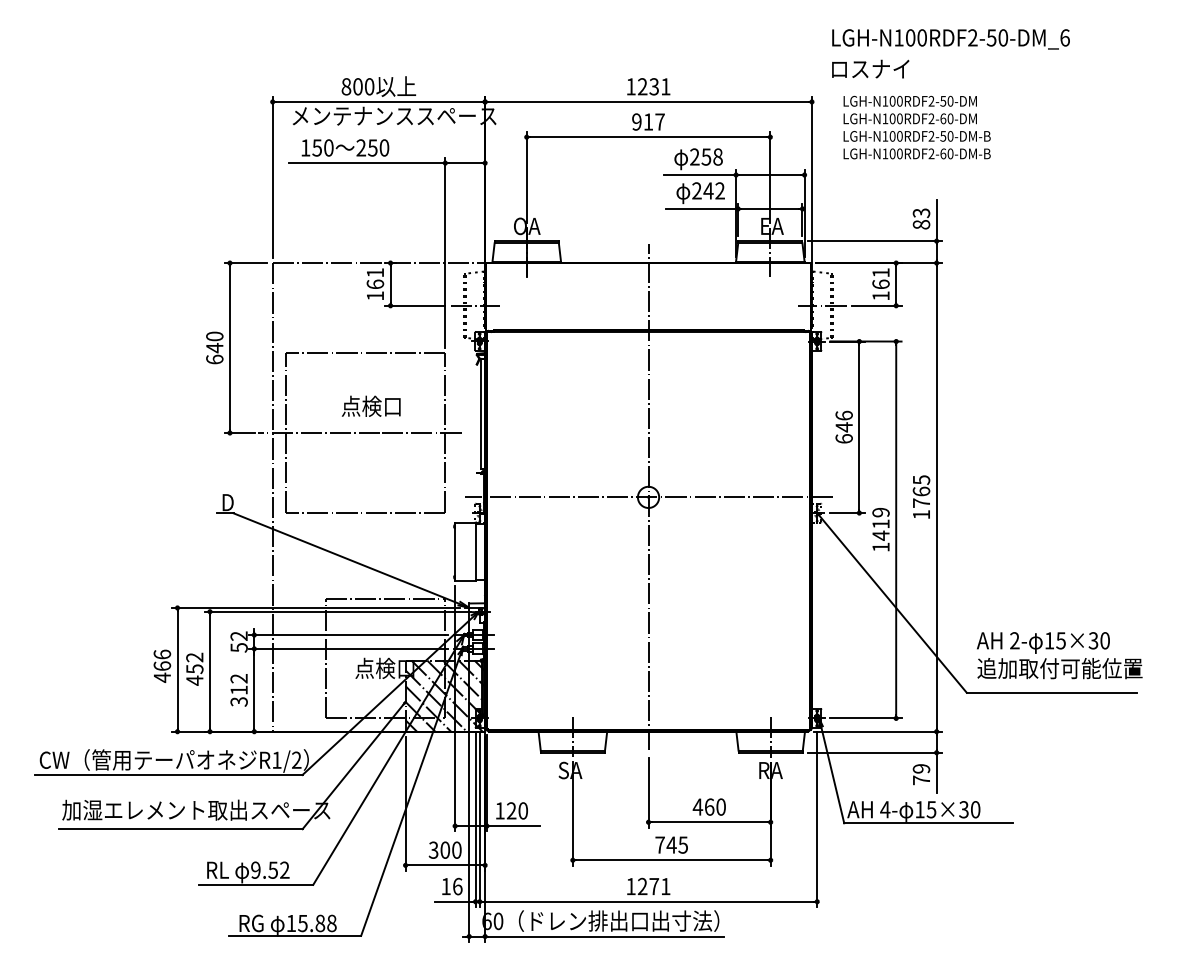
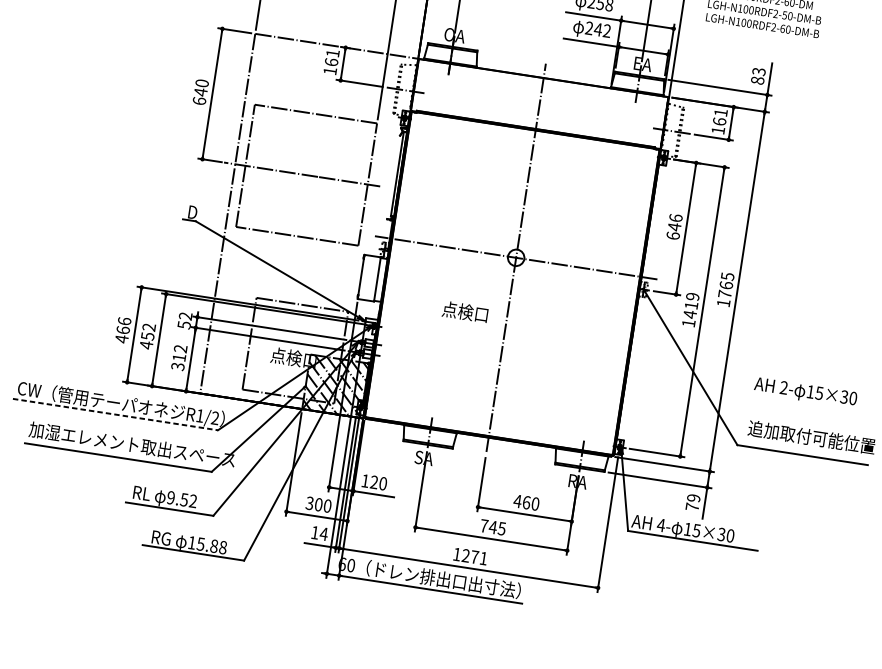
text: (370, 405) -> (464, 311), moved
text: (1043, 642) -> (805, 392), moved
line: (168, 775) -> (115, 414), solid -> dashed
text: (457, 886) -> (323, 534), 16 -> 14

